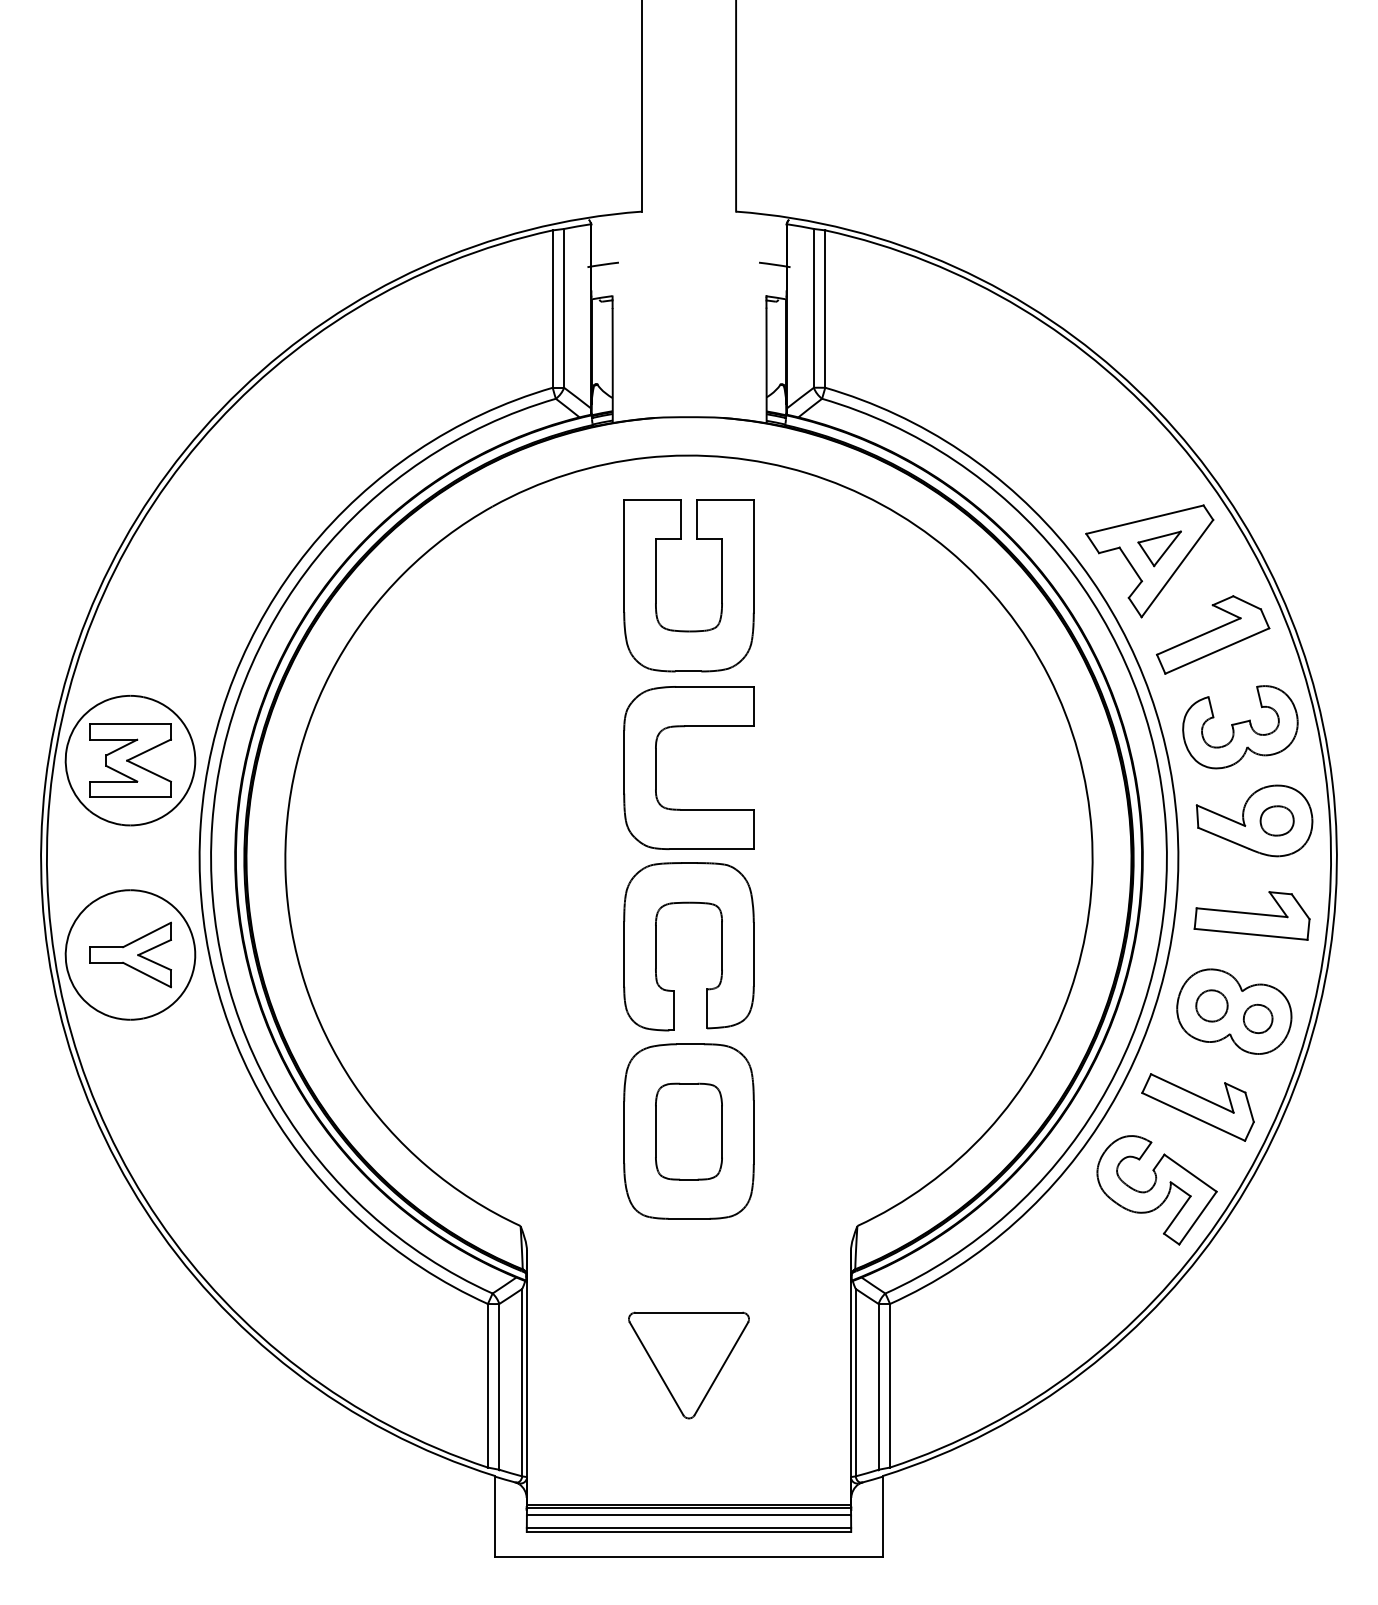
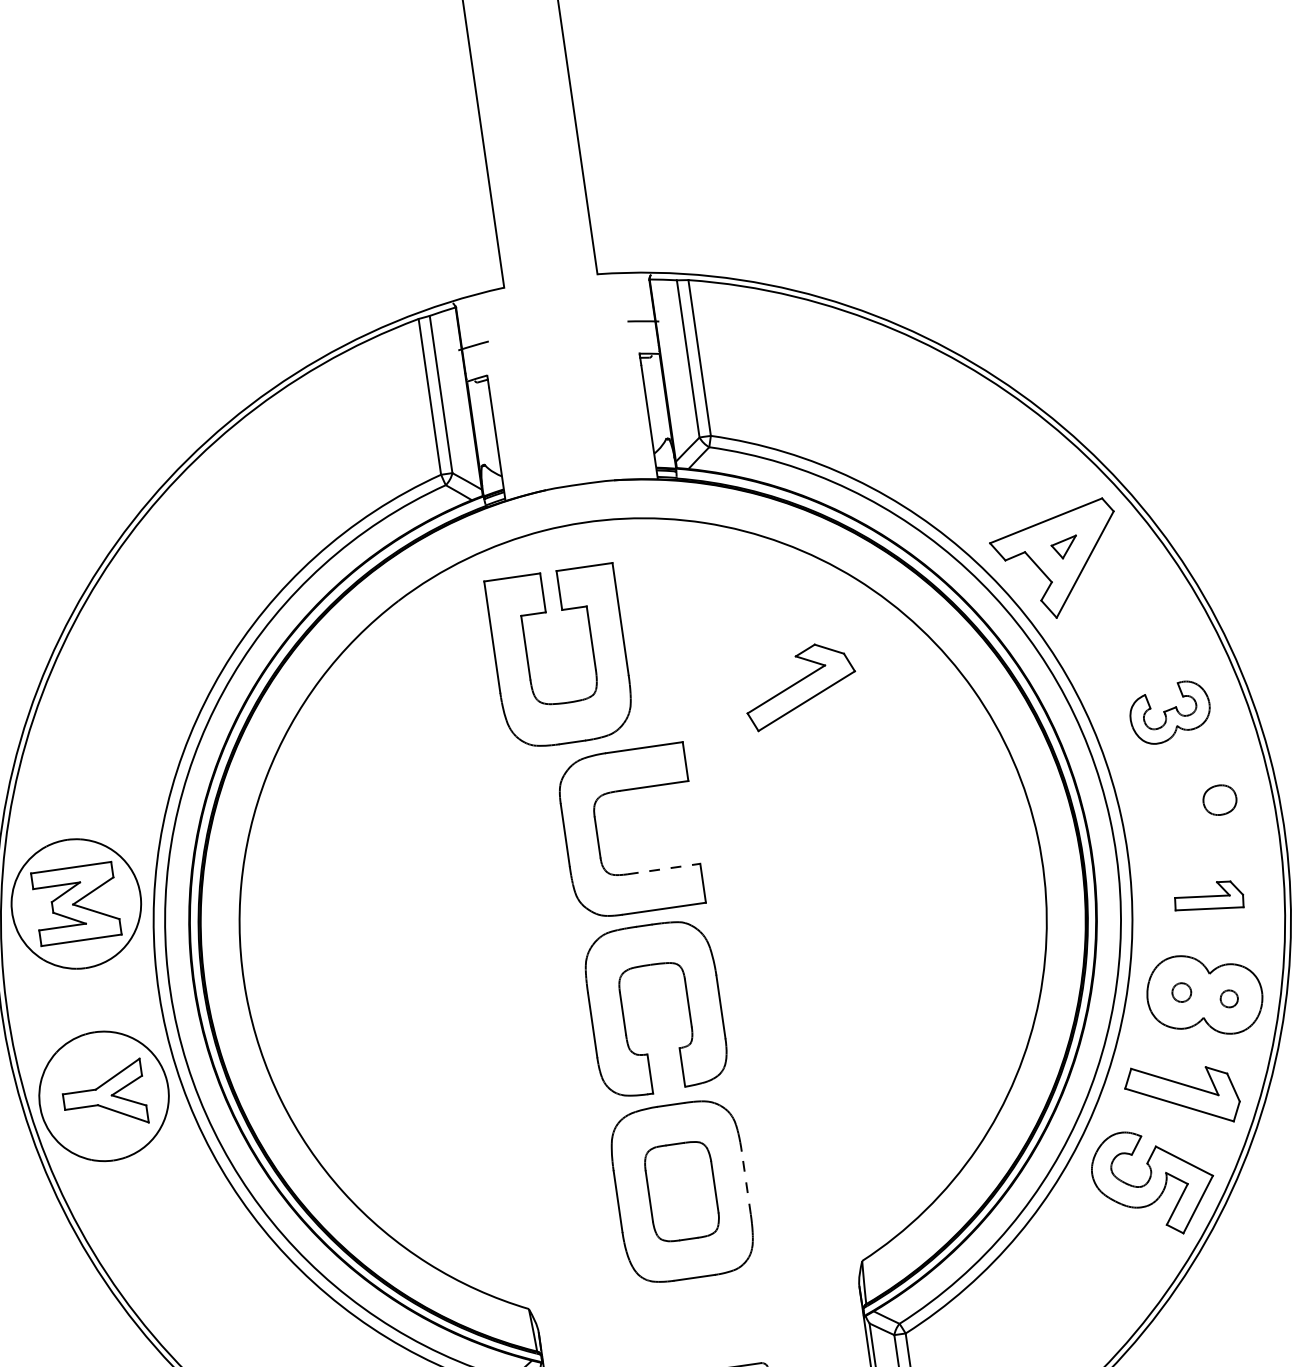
part: (1159, 548) -> (1064, 547), size x0.6
part: (656, 585) -> (528, 661), moved
part: (1213, 634) -> (800, 685), moved
part: (1240, 727) -> (1170, 712), size x0.7
line: (717, 809) -> (664, 868), solid -> dashed
part: (1254, 820) -> (1197, 802), removed
part: (1251, 915) -> (1208, 897), size x0.6
part: (1211, 1005) -> (1181, 992), size x0.6
part: (1257, 1018) -> (1228, 998), size x0.6
line: (753, 1132) -> (746, 1183), solid -> dashed

